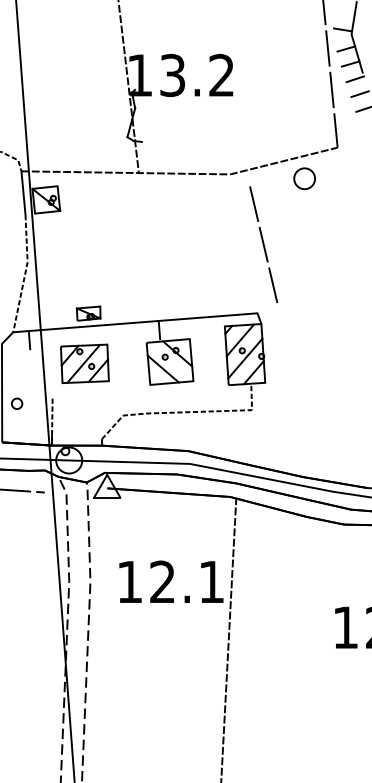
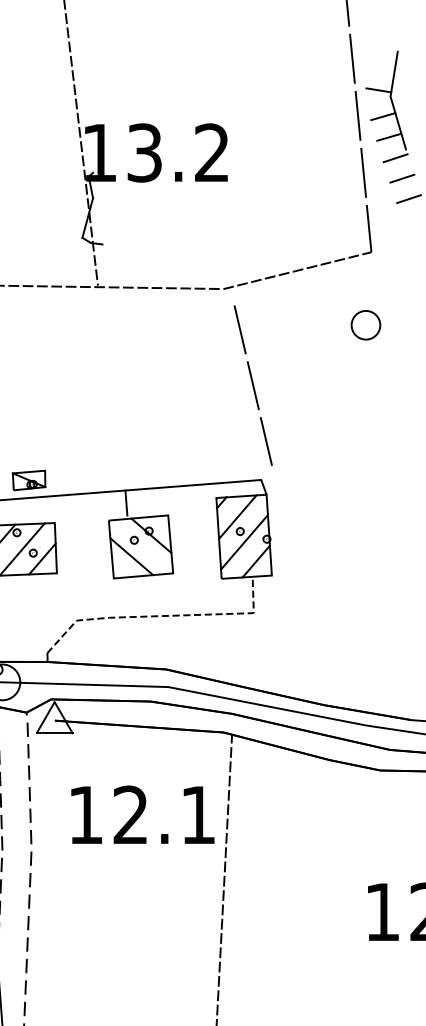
part: (304, 178) -> (365, 324), moved
line: (263, 244) -> (252, 385), moved
text: (171, 581) -> (143, 814), moved

